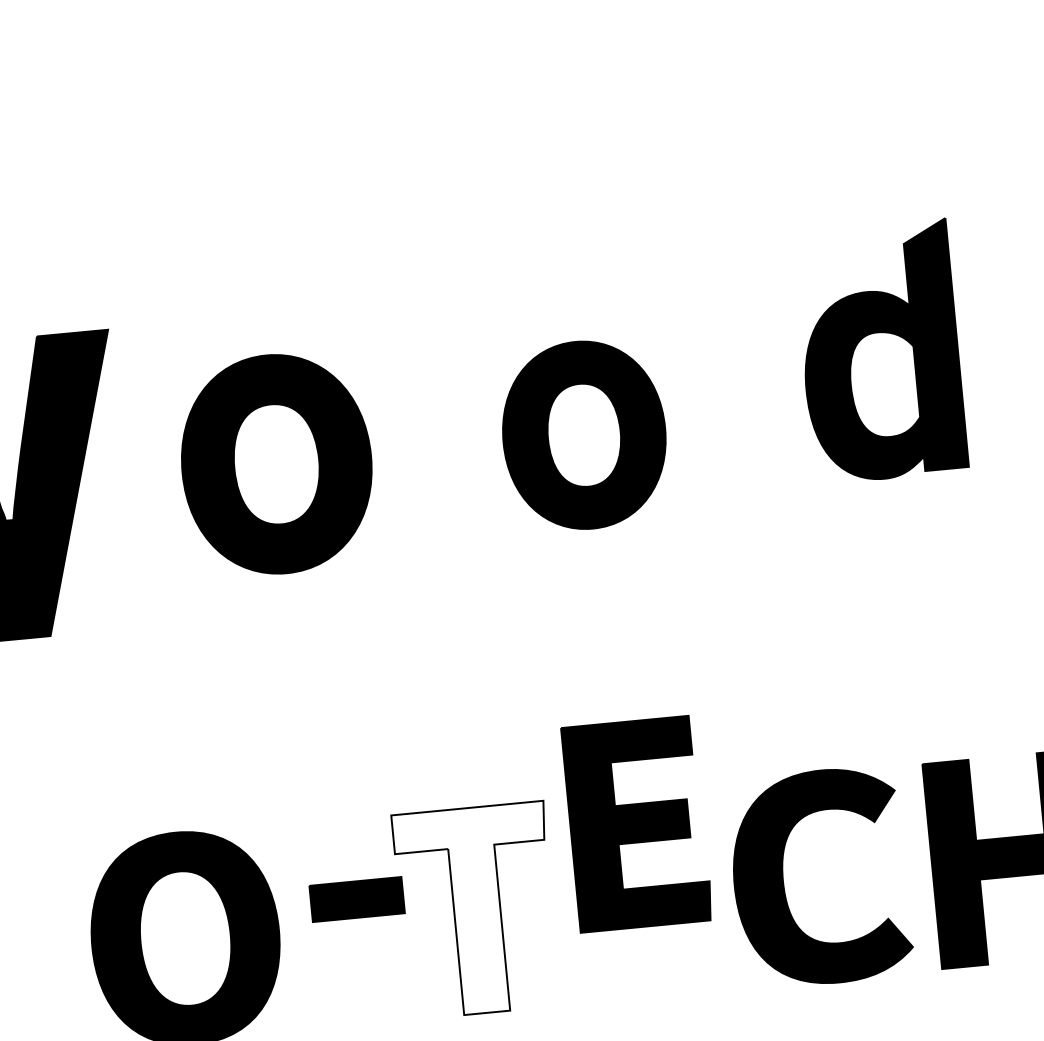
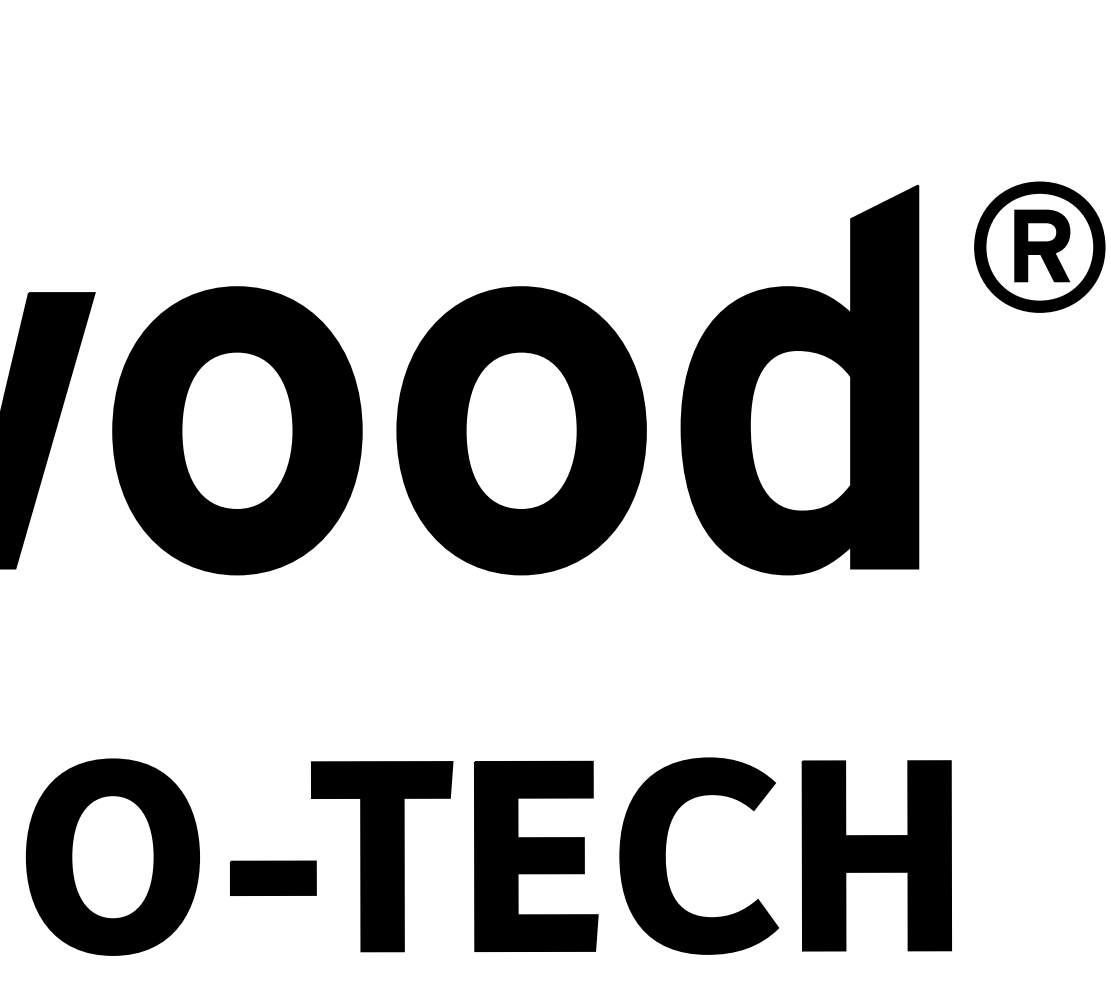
part: (879, 351) -> (799, 379), size x1.67
part: (584, 434) -> (521, 430), size x1.67
part: (276, 463) -> (237, 430), size x1.43
part: (637, 823) -> (536, 855), moved
part: (357, 898) -> (273, 877), moved
fill: (476, 910) -> (381, 856), added

